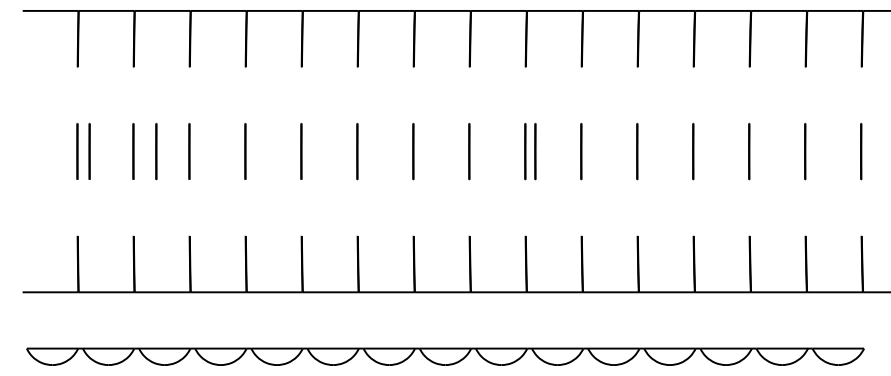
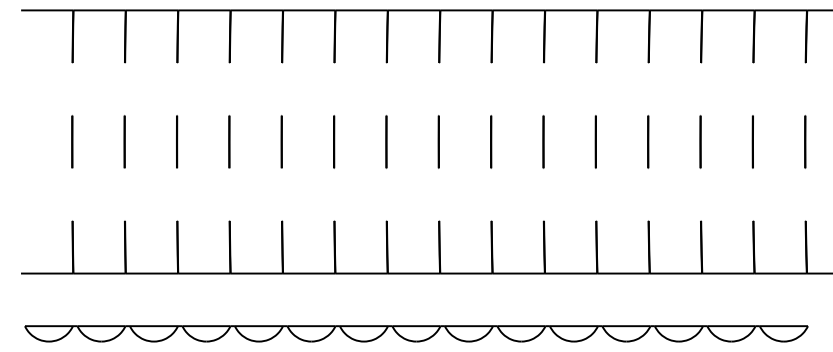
line: (89, 151) -> (83, 141), removed
line: (156, 151) -> (146, 141), removed
line: (535, 151) -> (500, 141), removed

